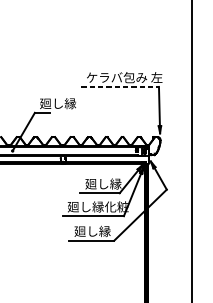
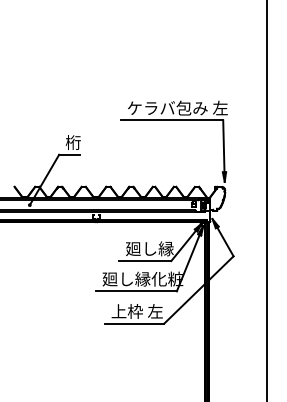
line: (120, 86) -> (172, 120), dashed -> solid
text: (57, 103) -> (89, 142), 廻し縁 -> 桁
text: (93, 231) -> (136, 311), 廻し縁 -> 上枠 左

